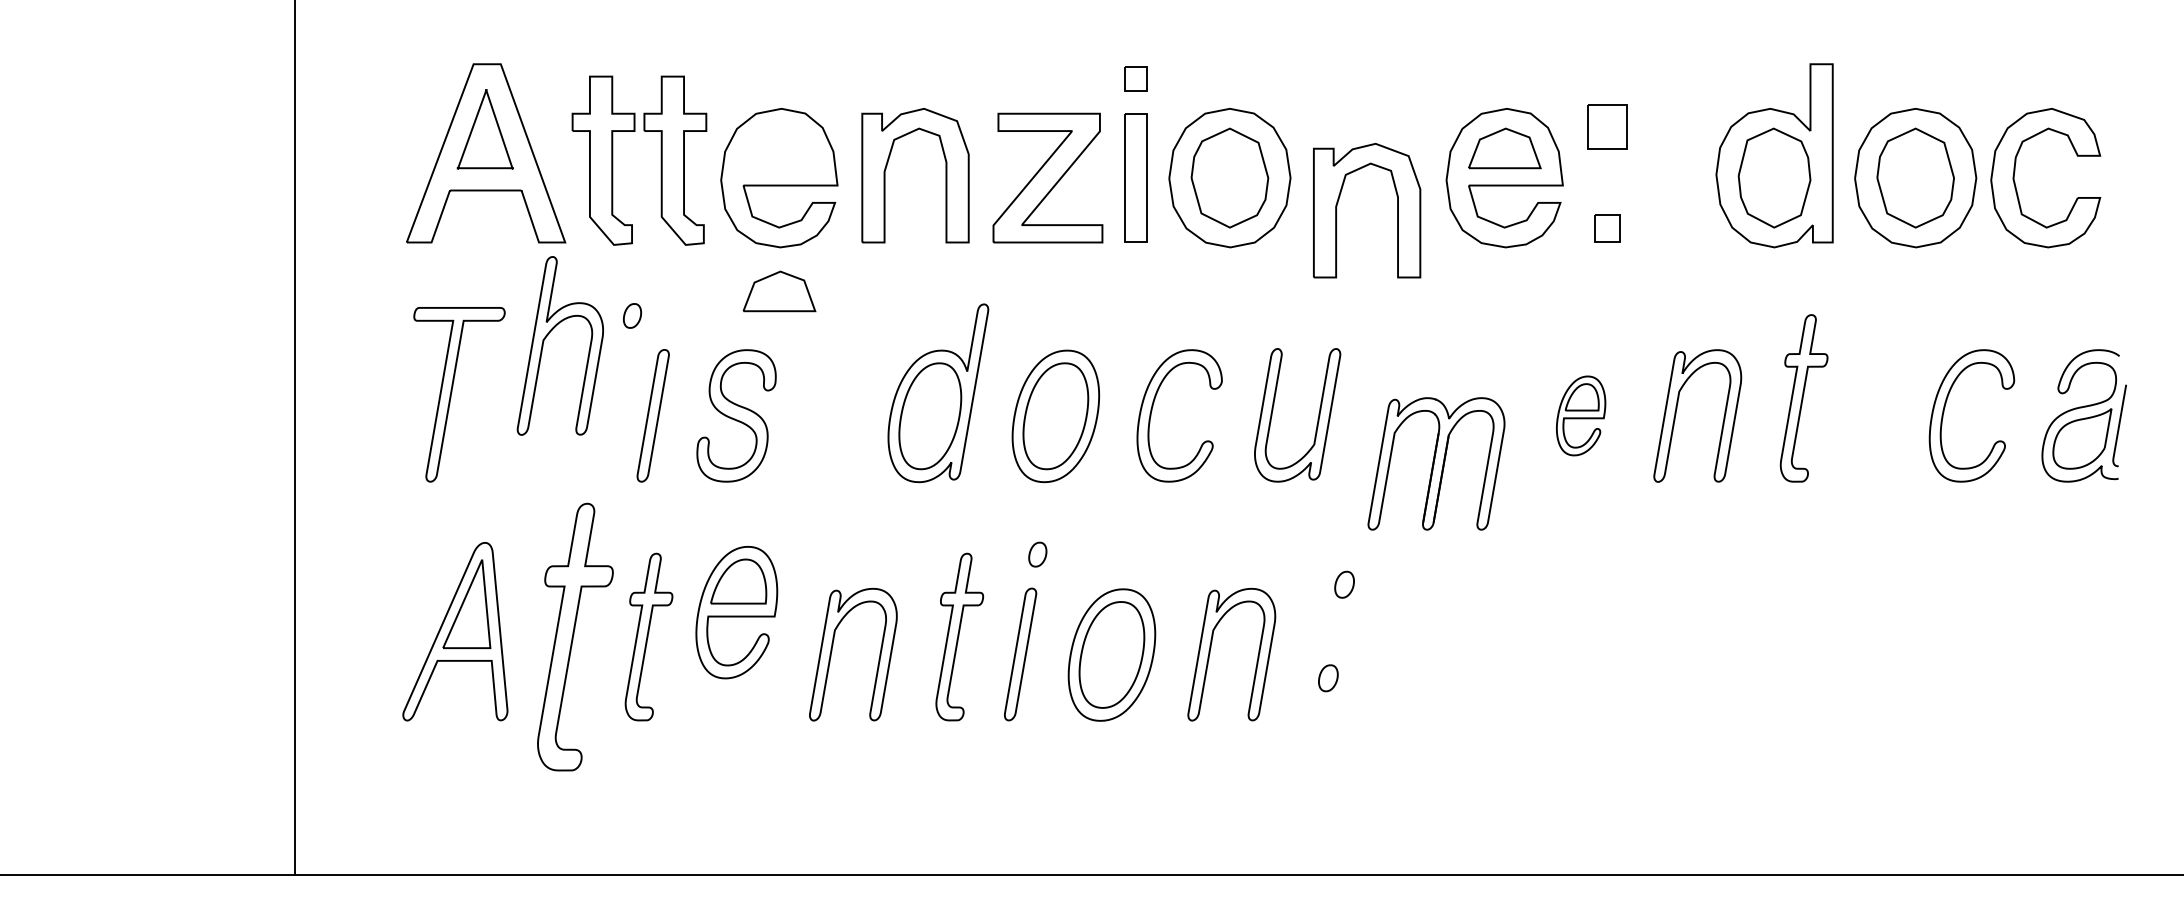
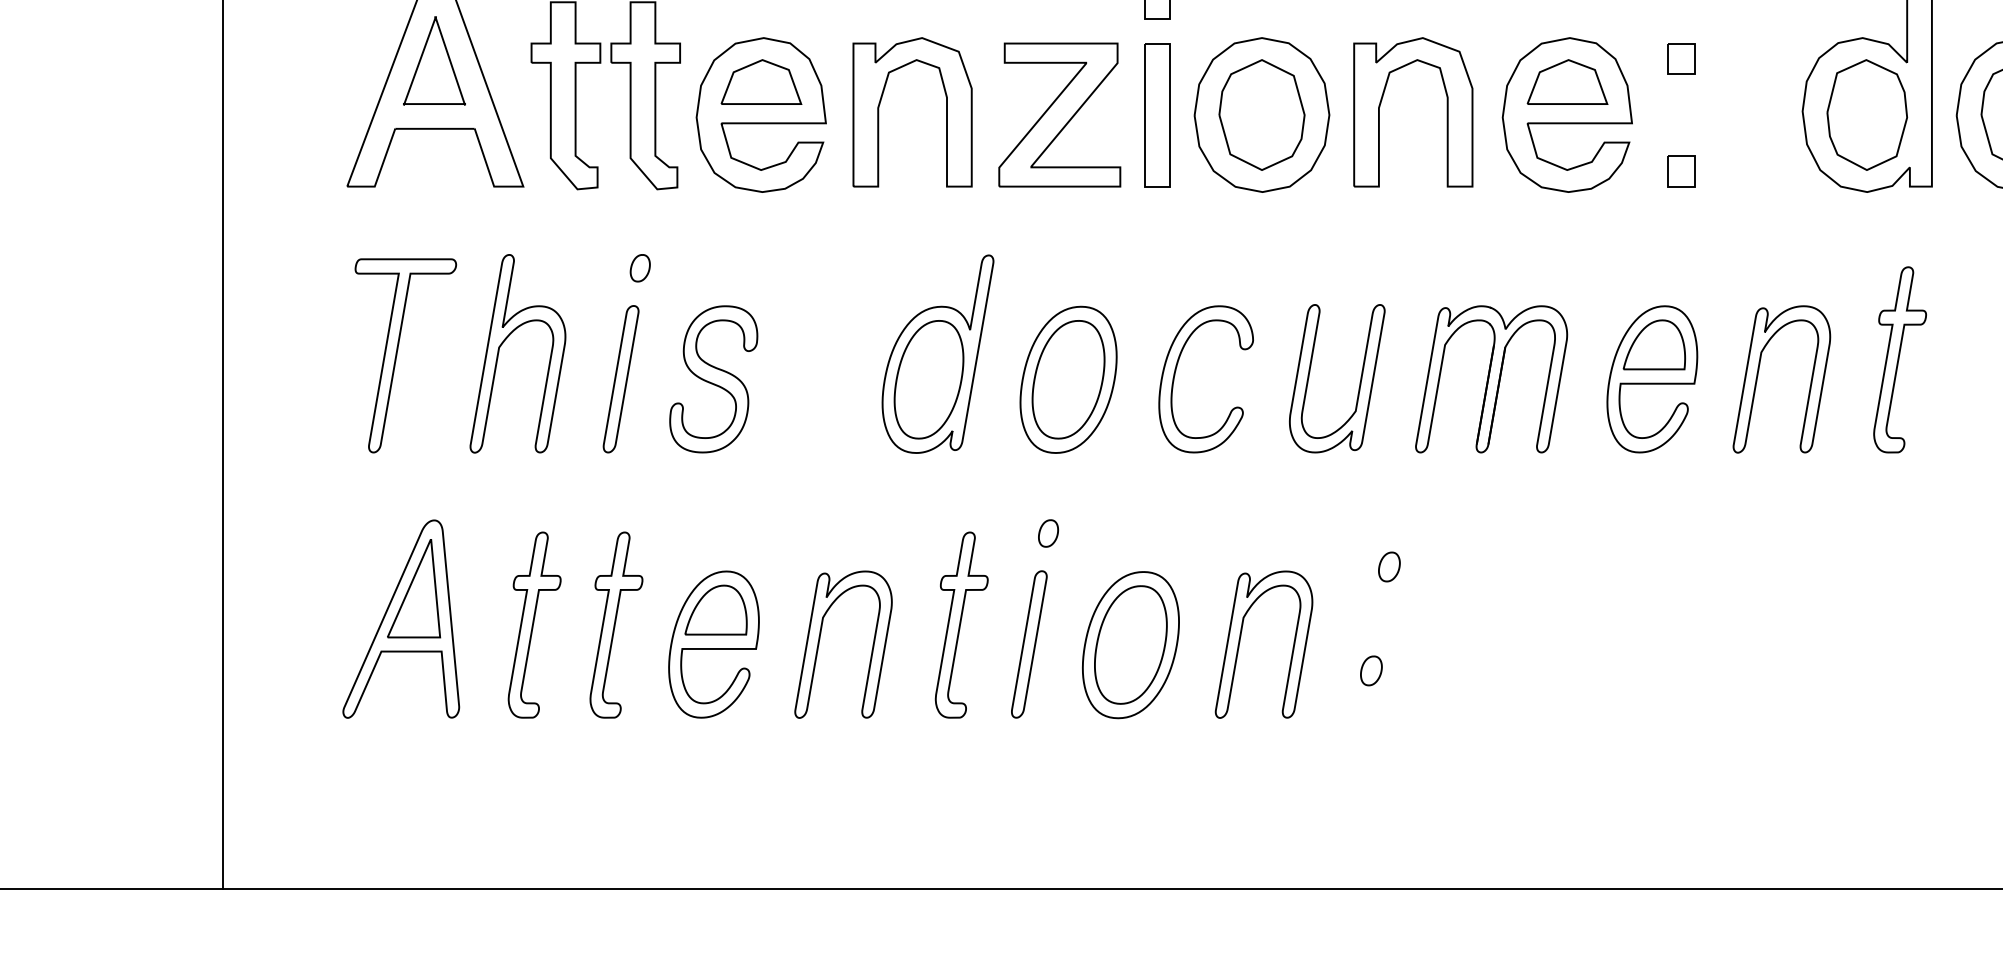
part: (1607, 127) -> (1681, 58), size x0.62
part: (1338, 203) -> (1381, 104), moved
part: (779, 291) -> (761, 82), moved
part: (632, 315) -> (640, 267), moved
part: (548, 335) -> (504, 342), moved
part: (1580, 415) -> (1651, 378), size x1.67
part: (1436, 463) -> (1491, 378), moved
part: (736, 612) -> (713, 644), moved
part: (575, 636) -> (534, 624), size x0.62

